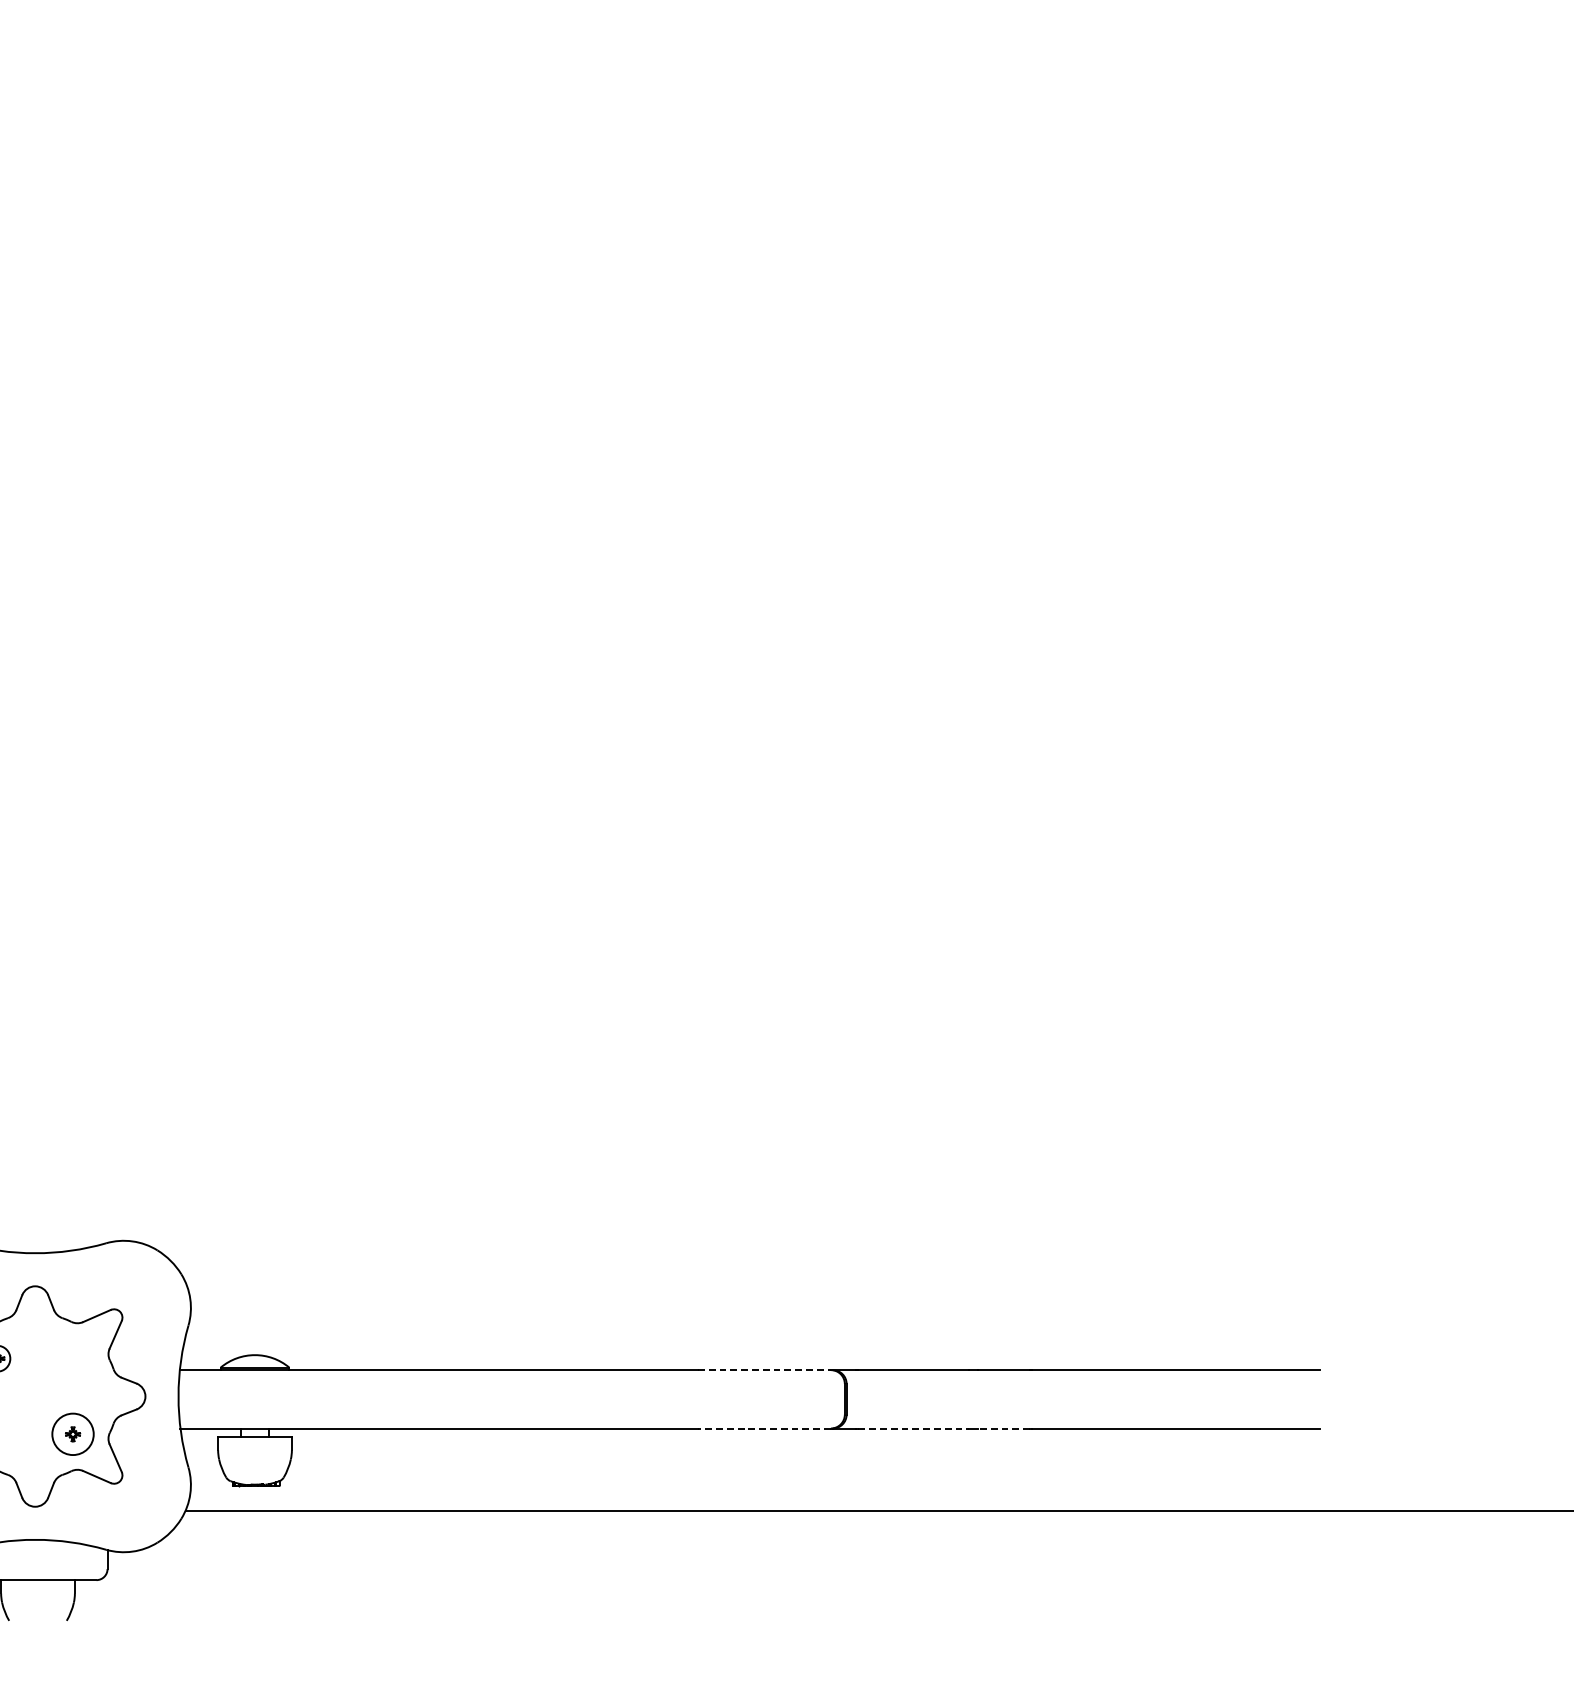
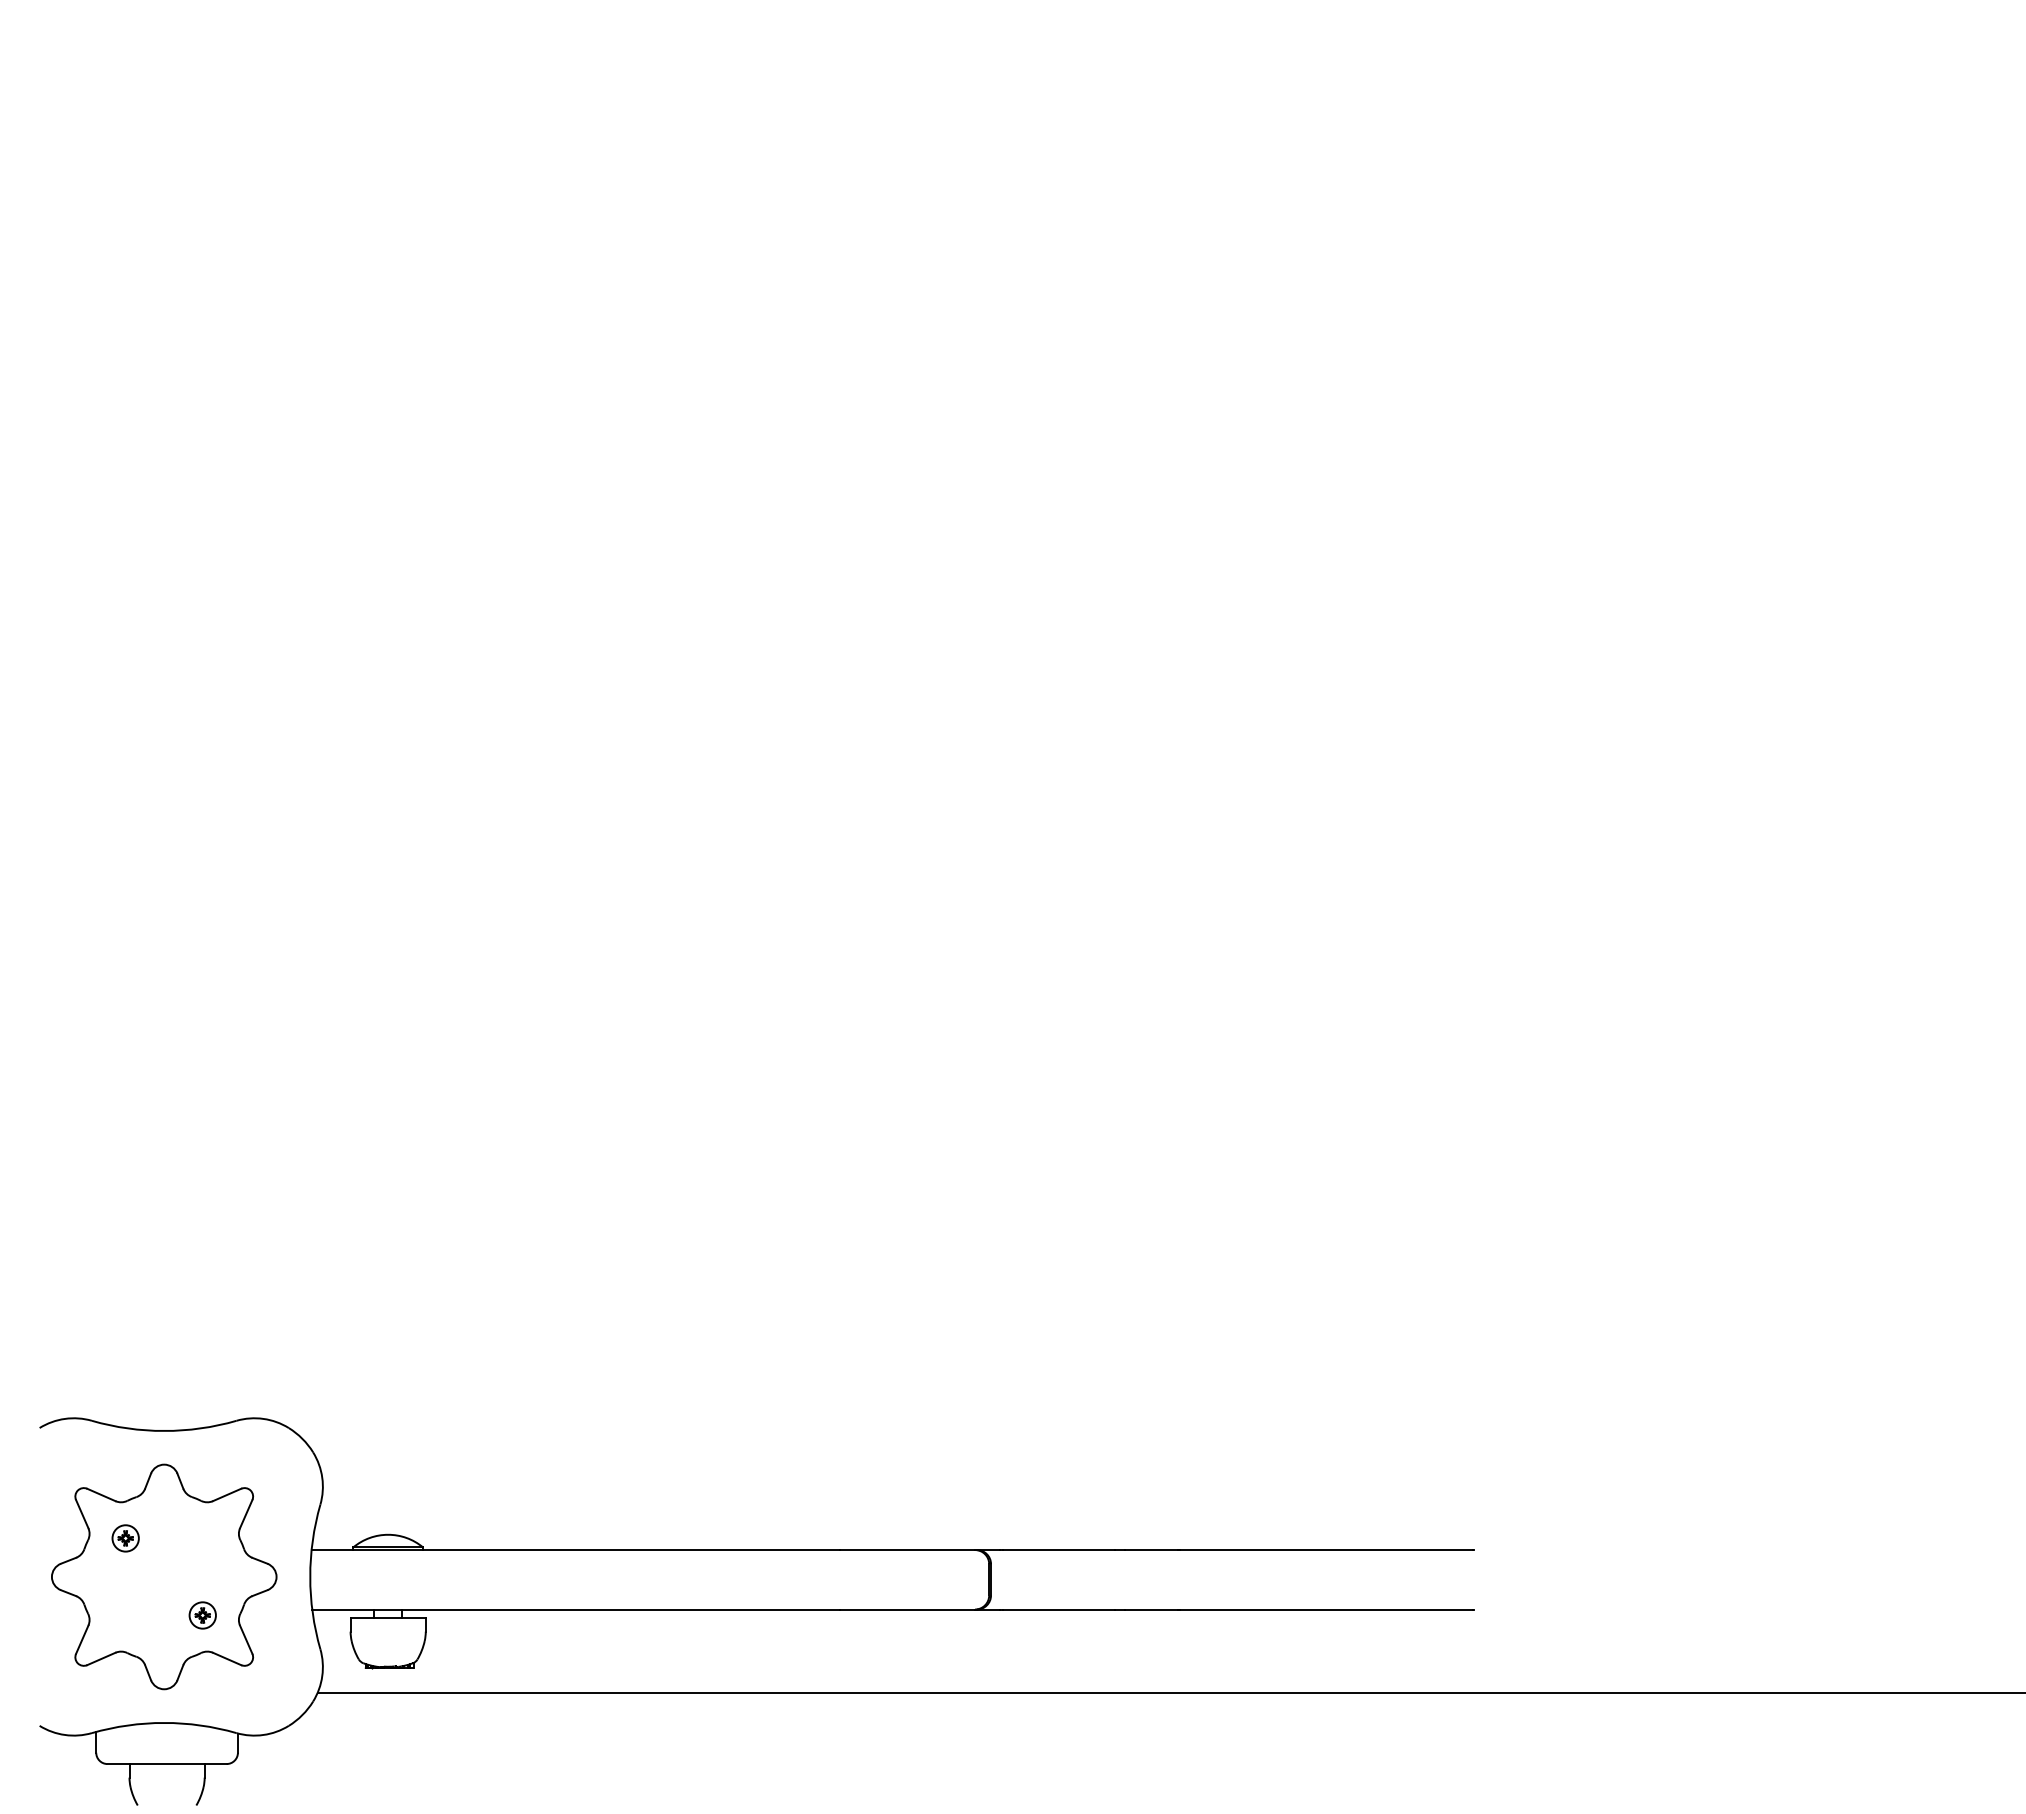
line: (764, 1370) -> (907, 1550), dashed -> solid
line: (764, 1428) -> (907, 1609), dashed -> solid
line: (913, 1428) -> (1059, 1609), dashed -> solid
line: (1004, 1428) -> (1151, 1609), dashed -> solid
circle: (72, 1434) -> (202, 1615), size x0.62

